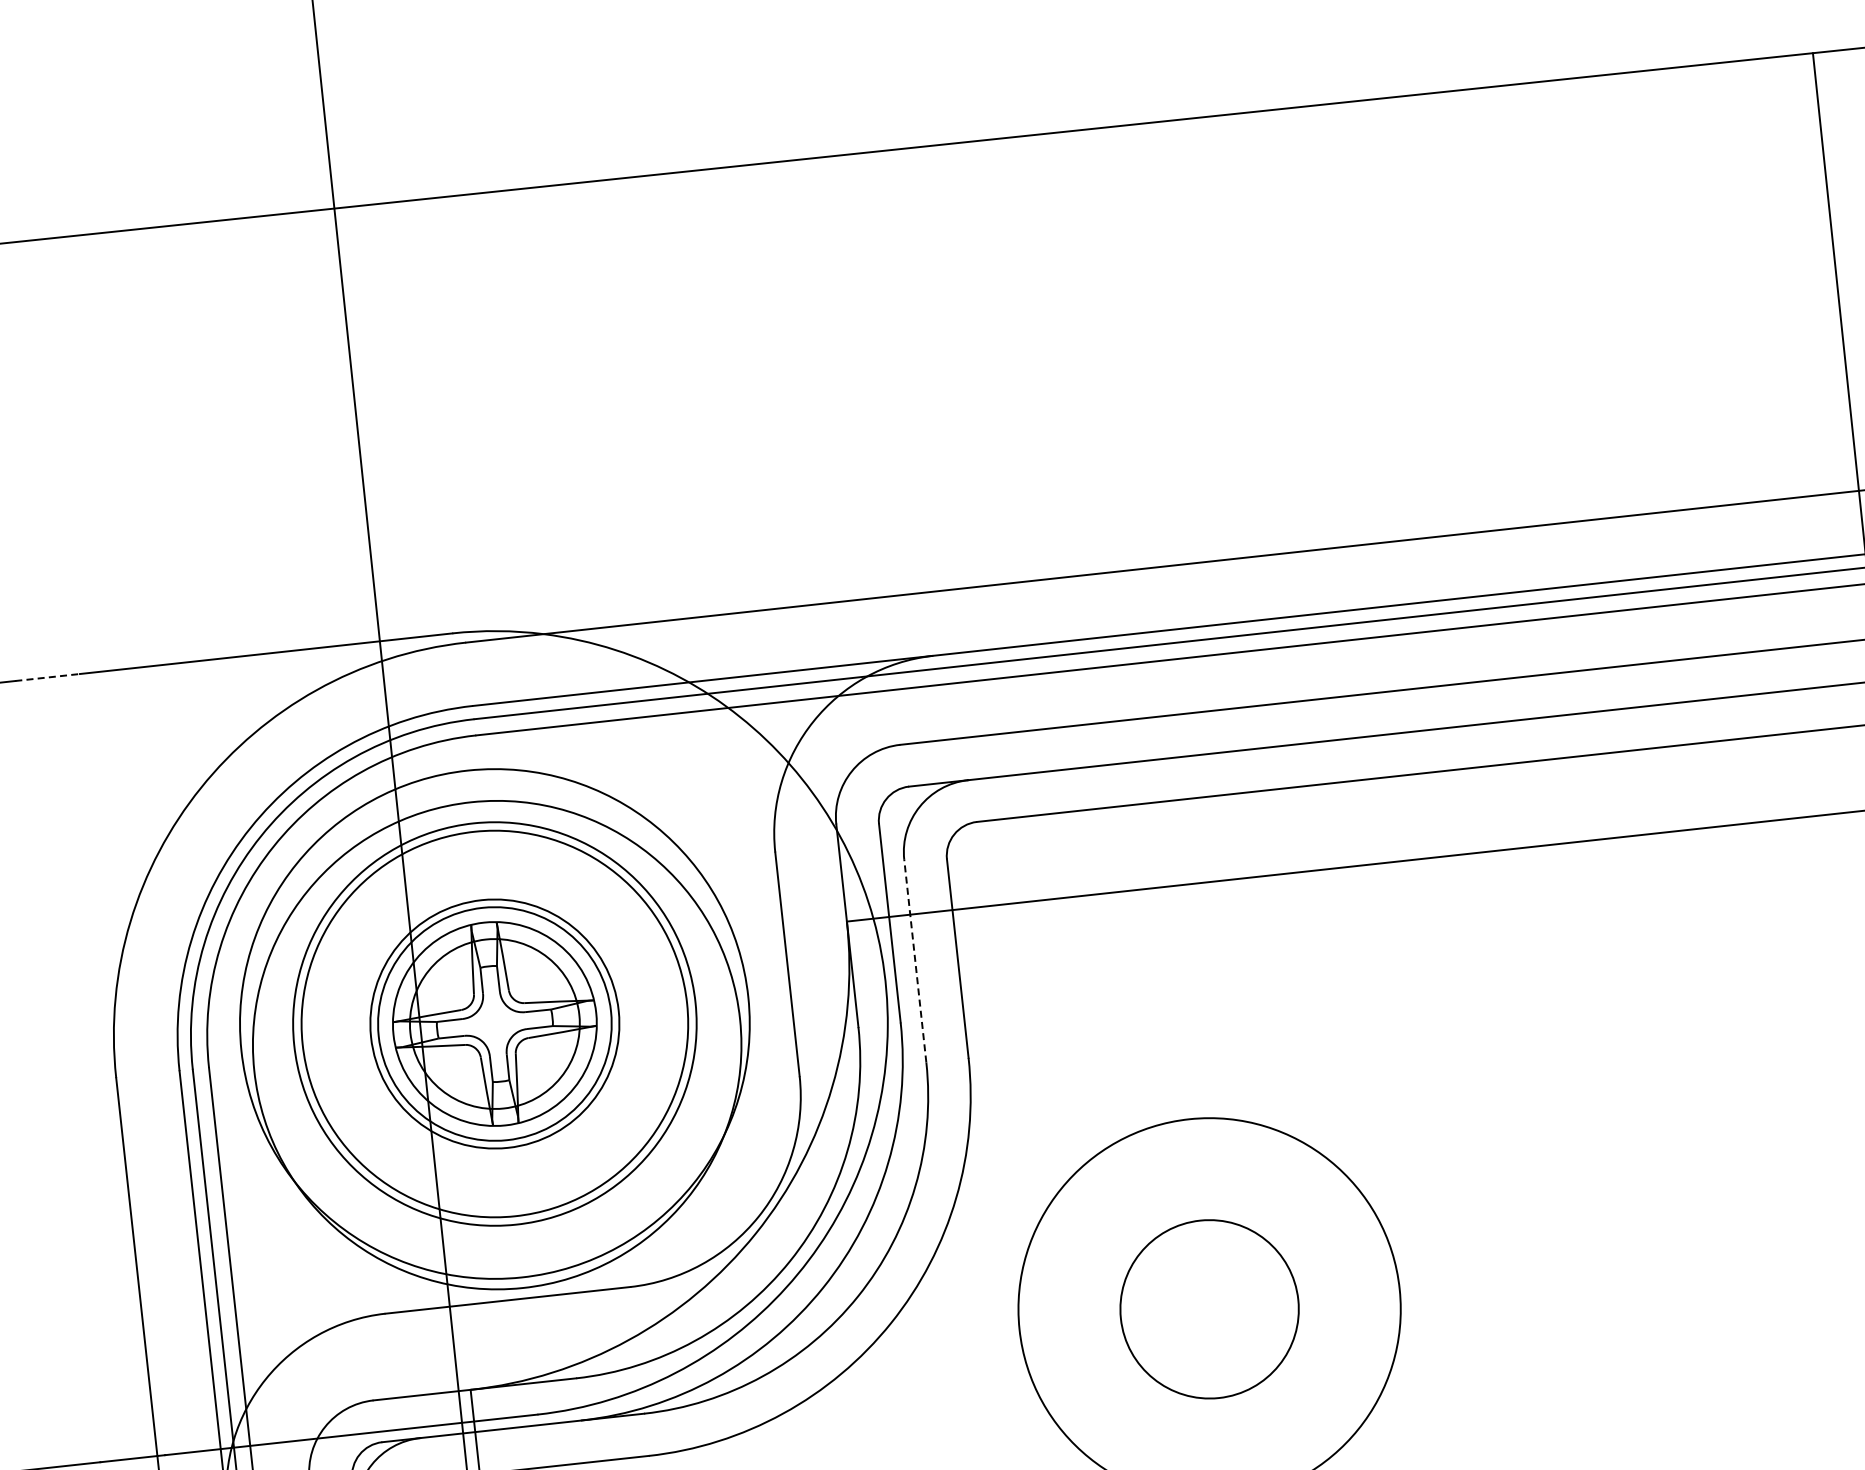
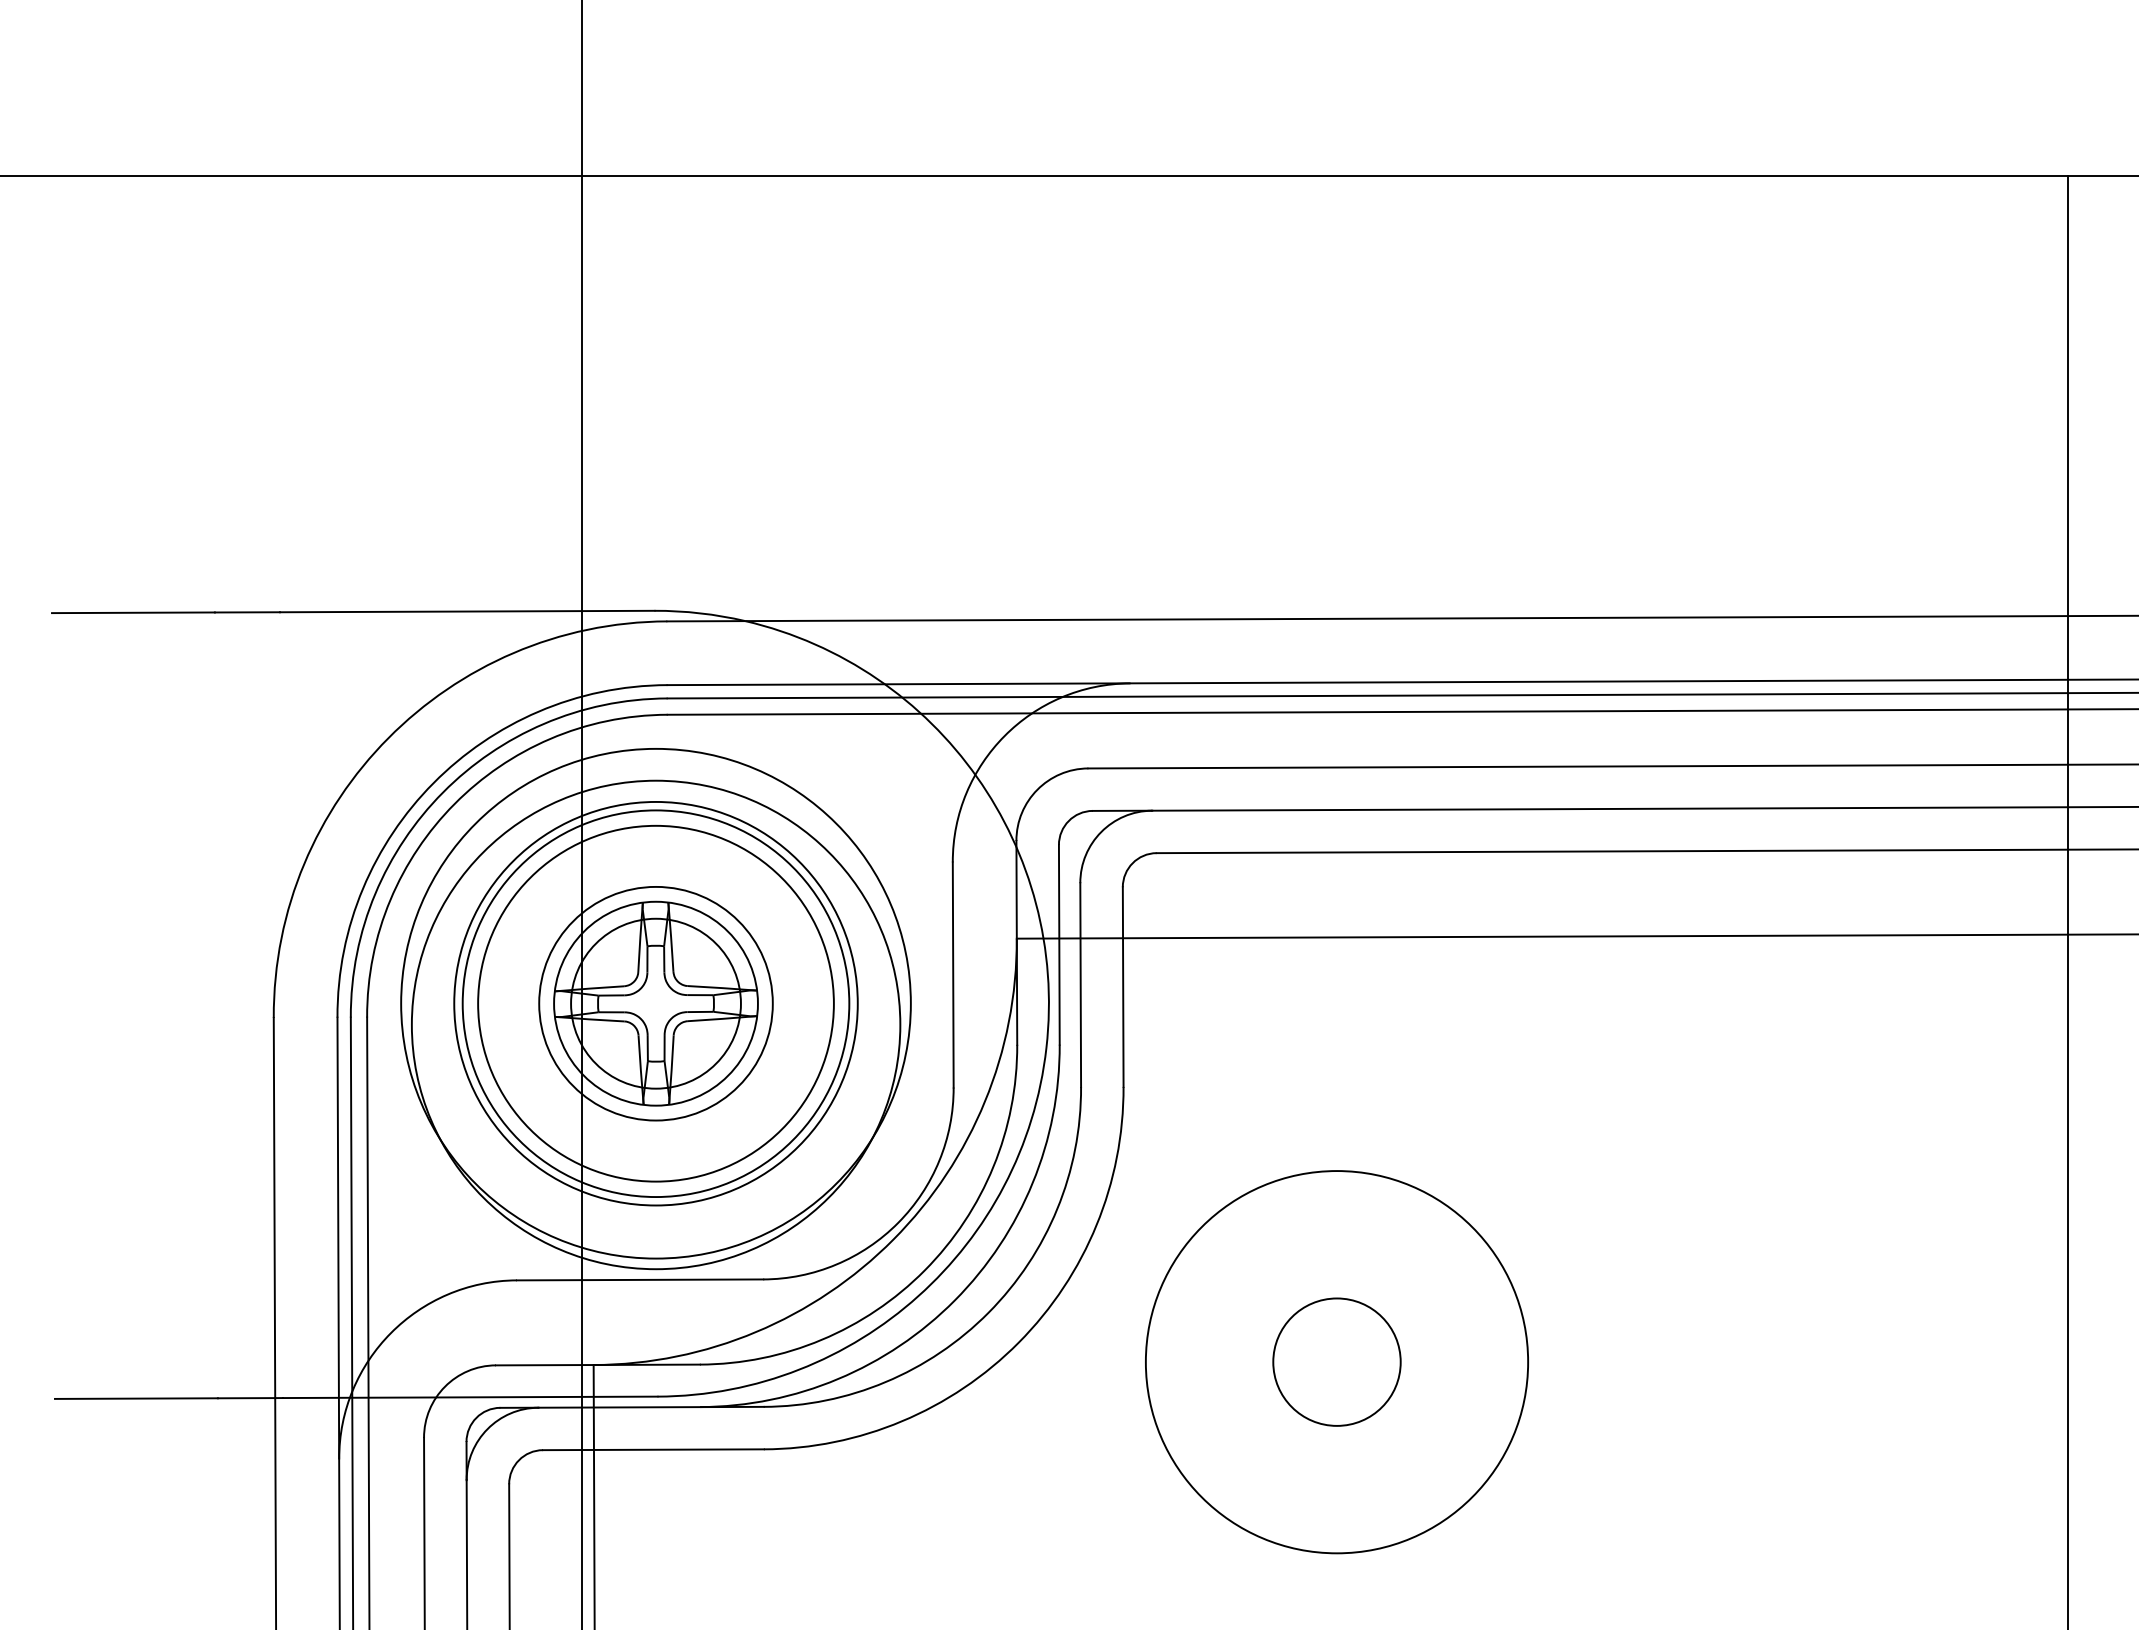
line: (47, 677) -> (247, 612), dashed -> solid
line: (915, 961) -> (1080, 985), dashed -> solid
circle: (494, 1023) -> (655, 1003), size x1.43
circle: (1209, 1308) -> (1336, 1361), size x0.71

